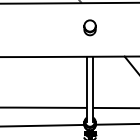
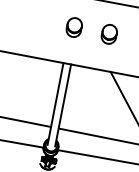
part: (117, 27) -> (108, 33), added

